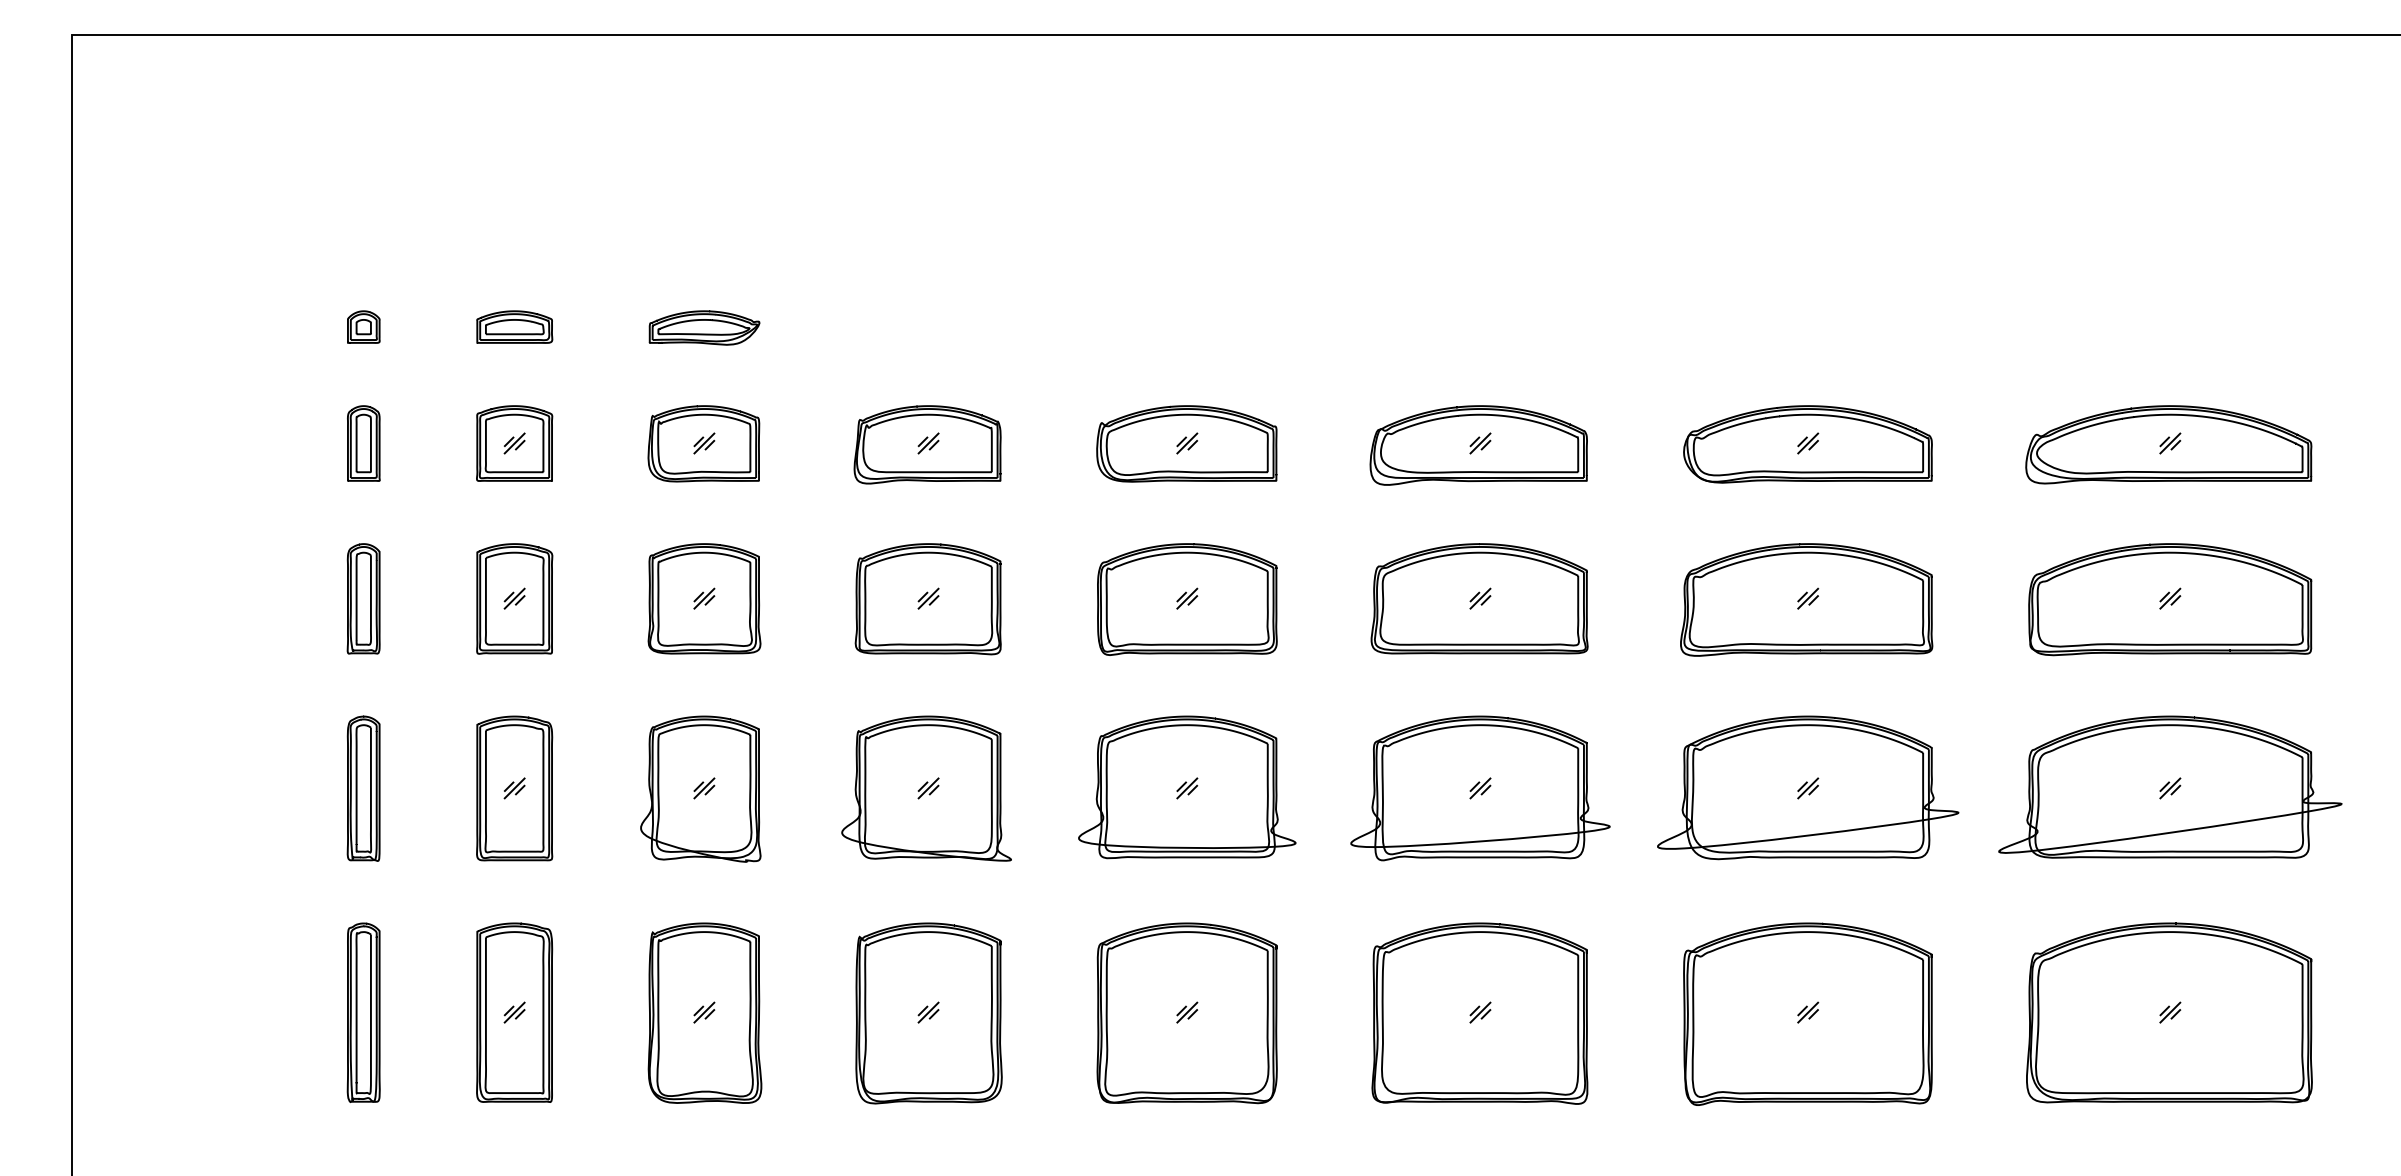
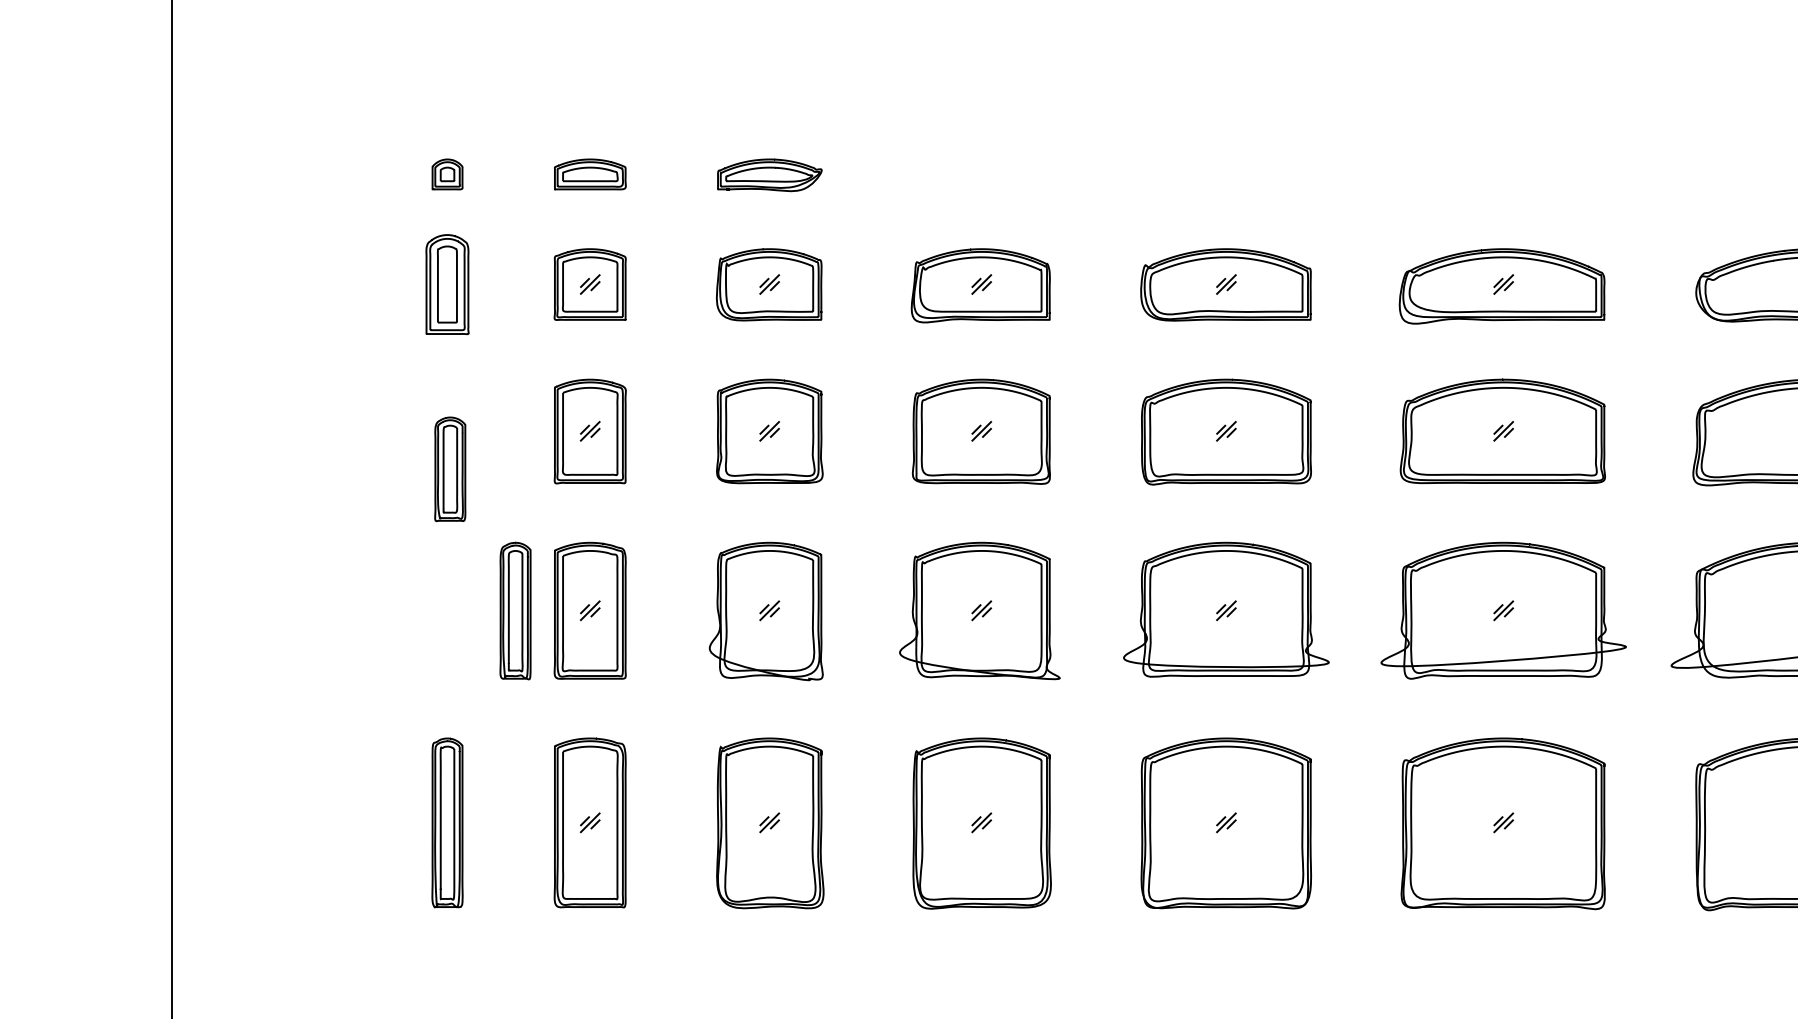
part: (363, 443) -> (447, 284), size x1.4
part: (363, 598) -> (450, 468), moved
part: (363, 788) -> (515, 610), moved

